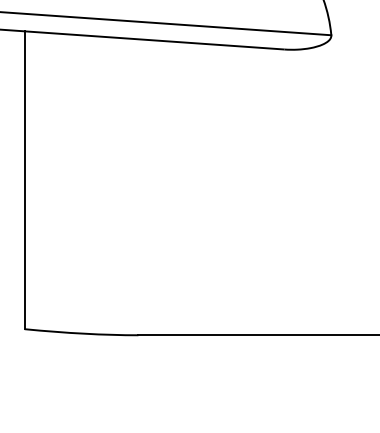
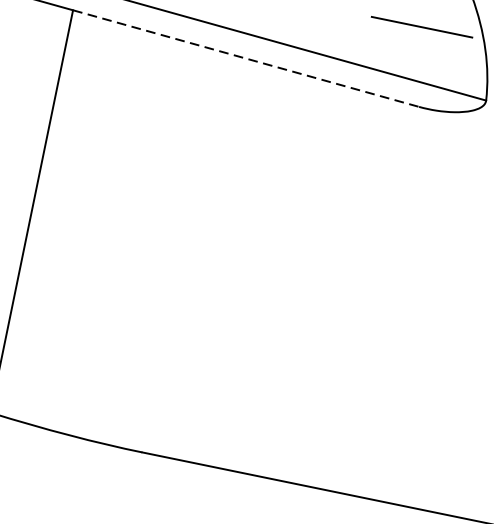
line: (154, 40) -> (245, 58), solid -> dashed

